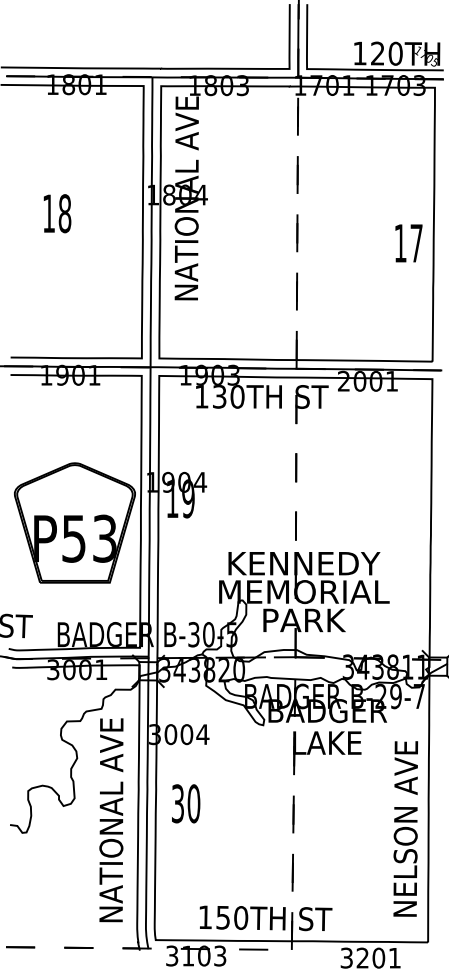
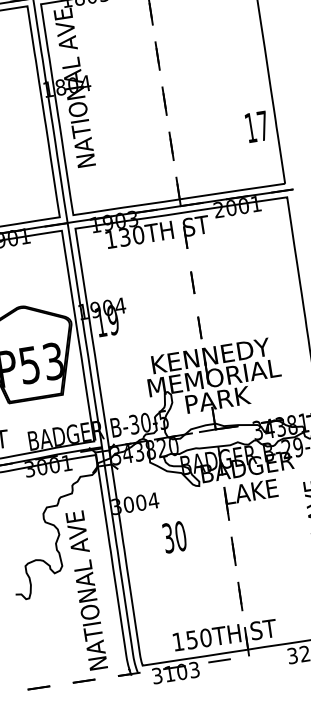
text: (408, 243) -> (256, 127), moved
text: (186, 803) -> (175, 536), moved
text: (111, 820) -> (86, 590), moved

